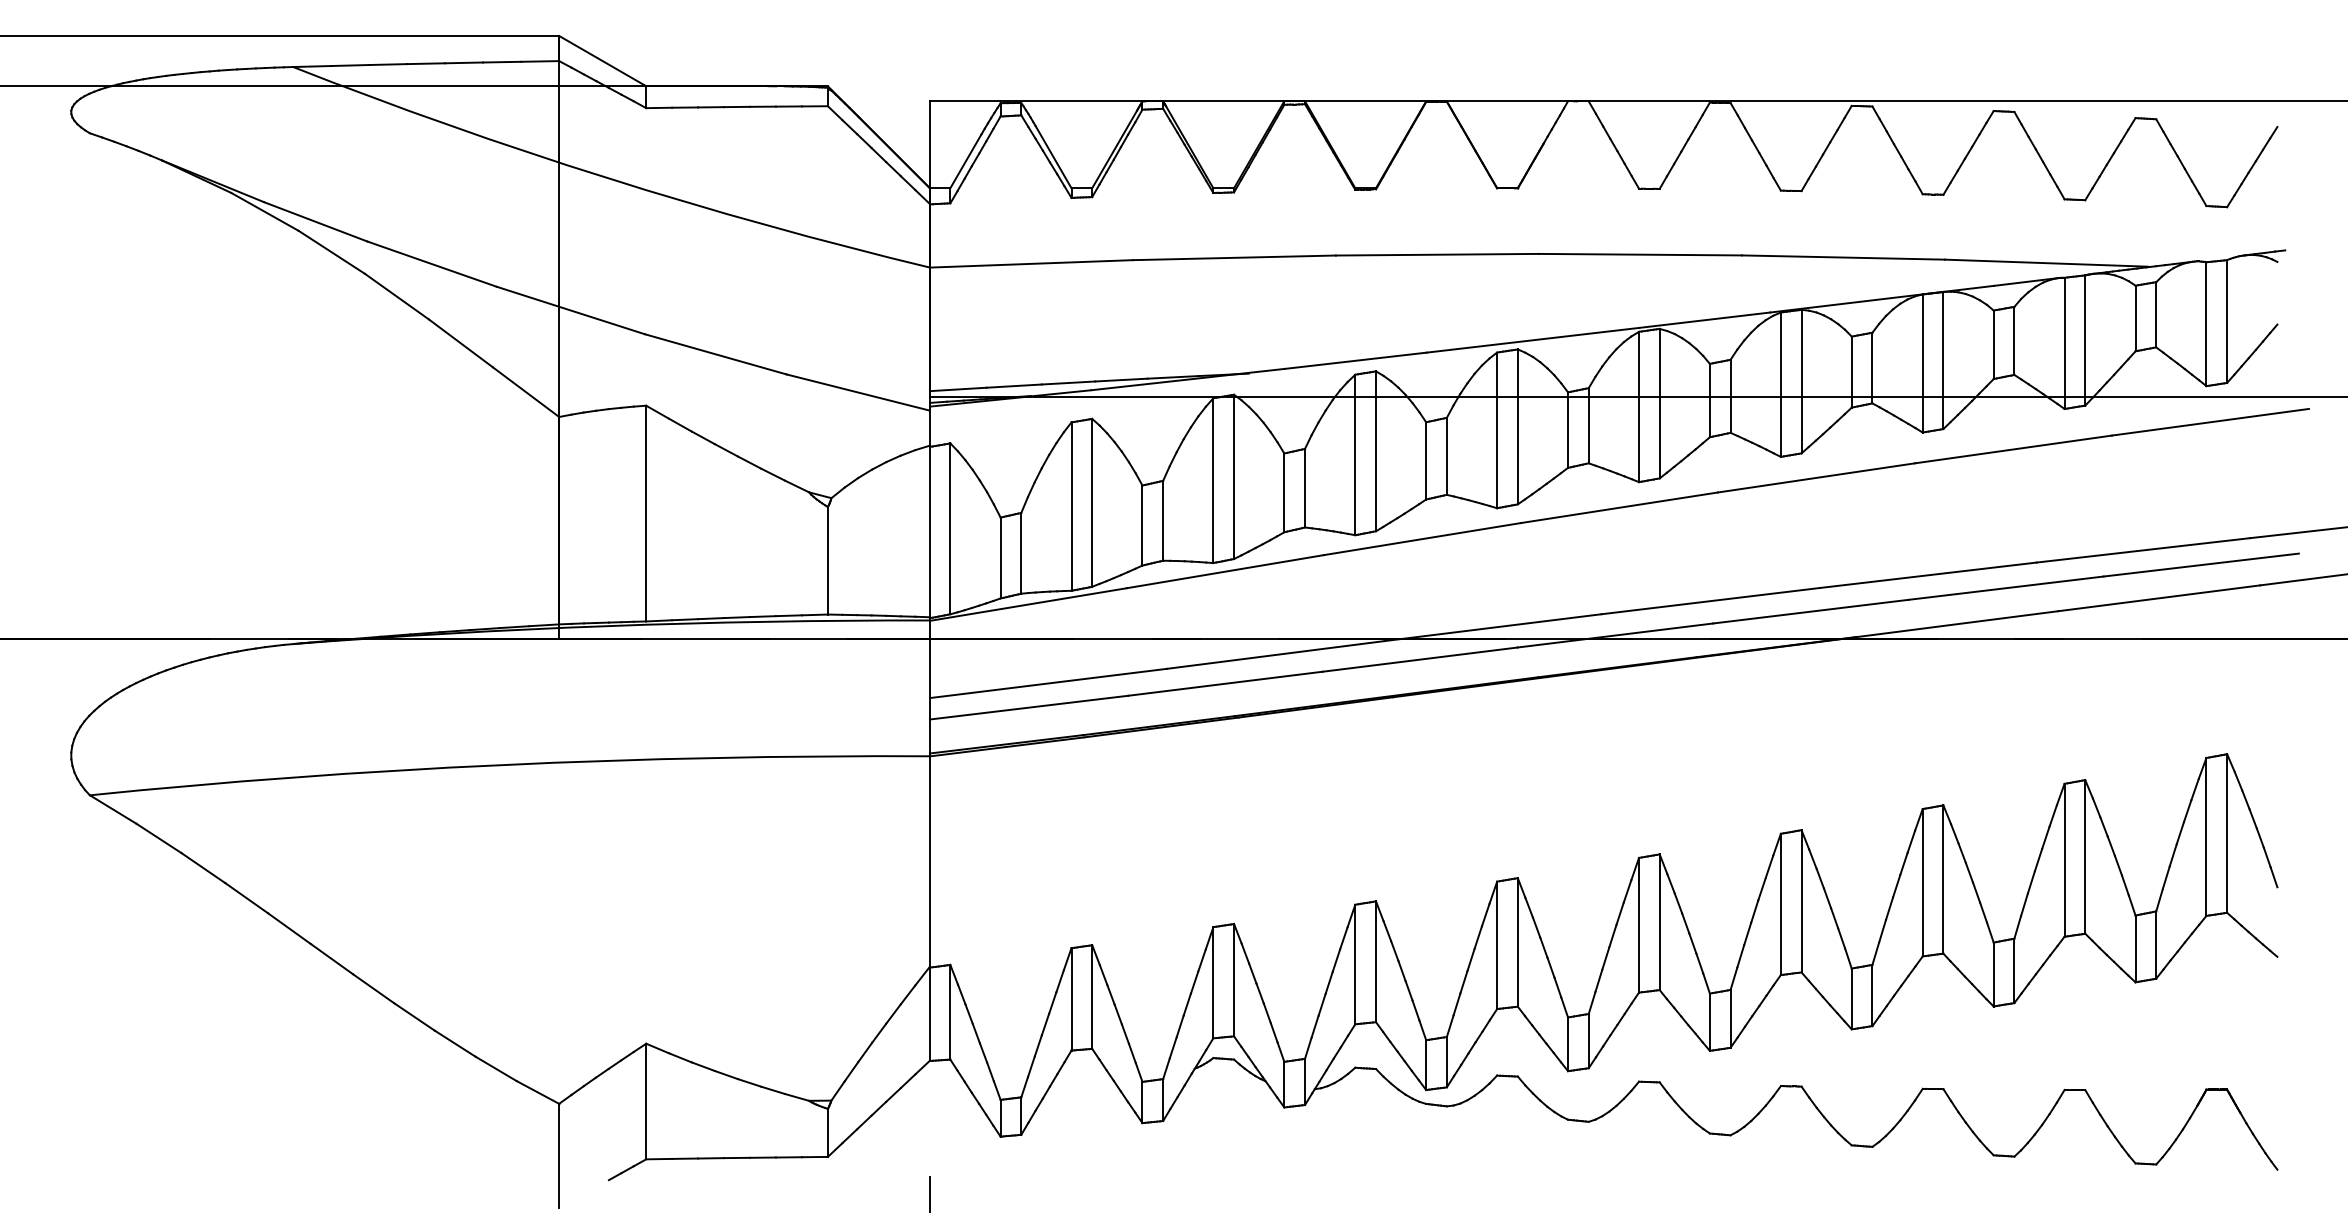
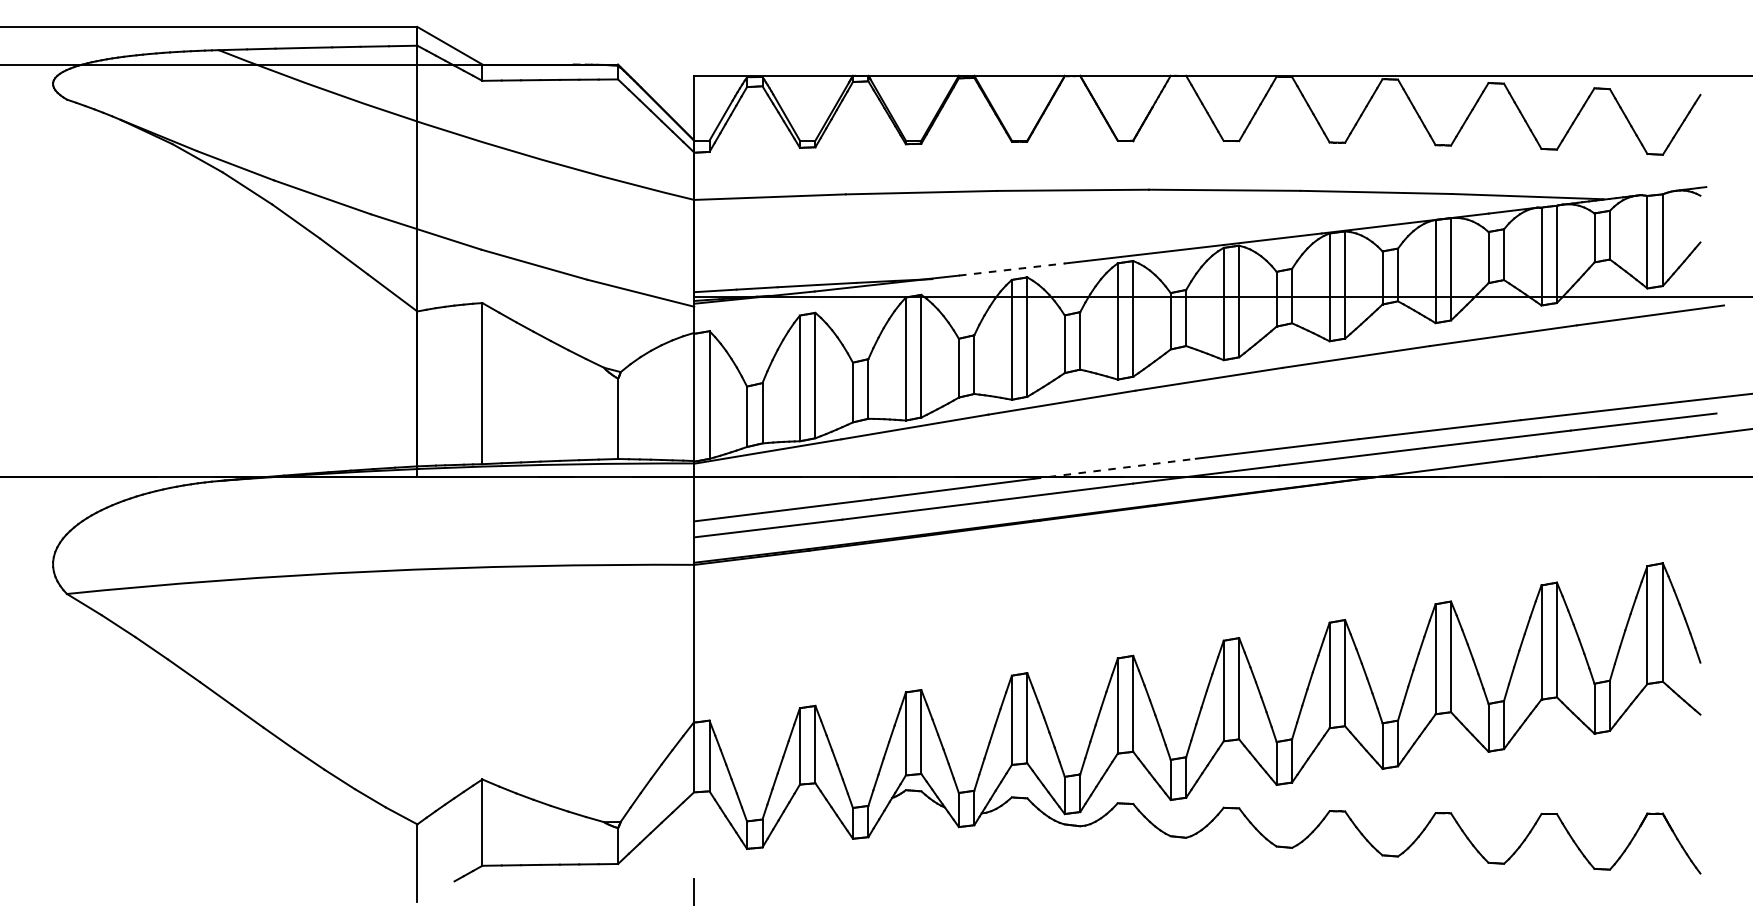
line: (1356, 360) -> (1012, 269), solid -> dashed
line: (1492, 627) -> (1114, 468), solid -> dashed

